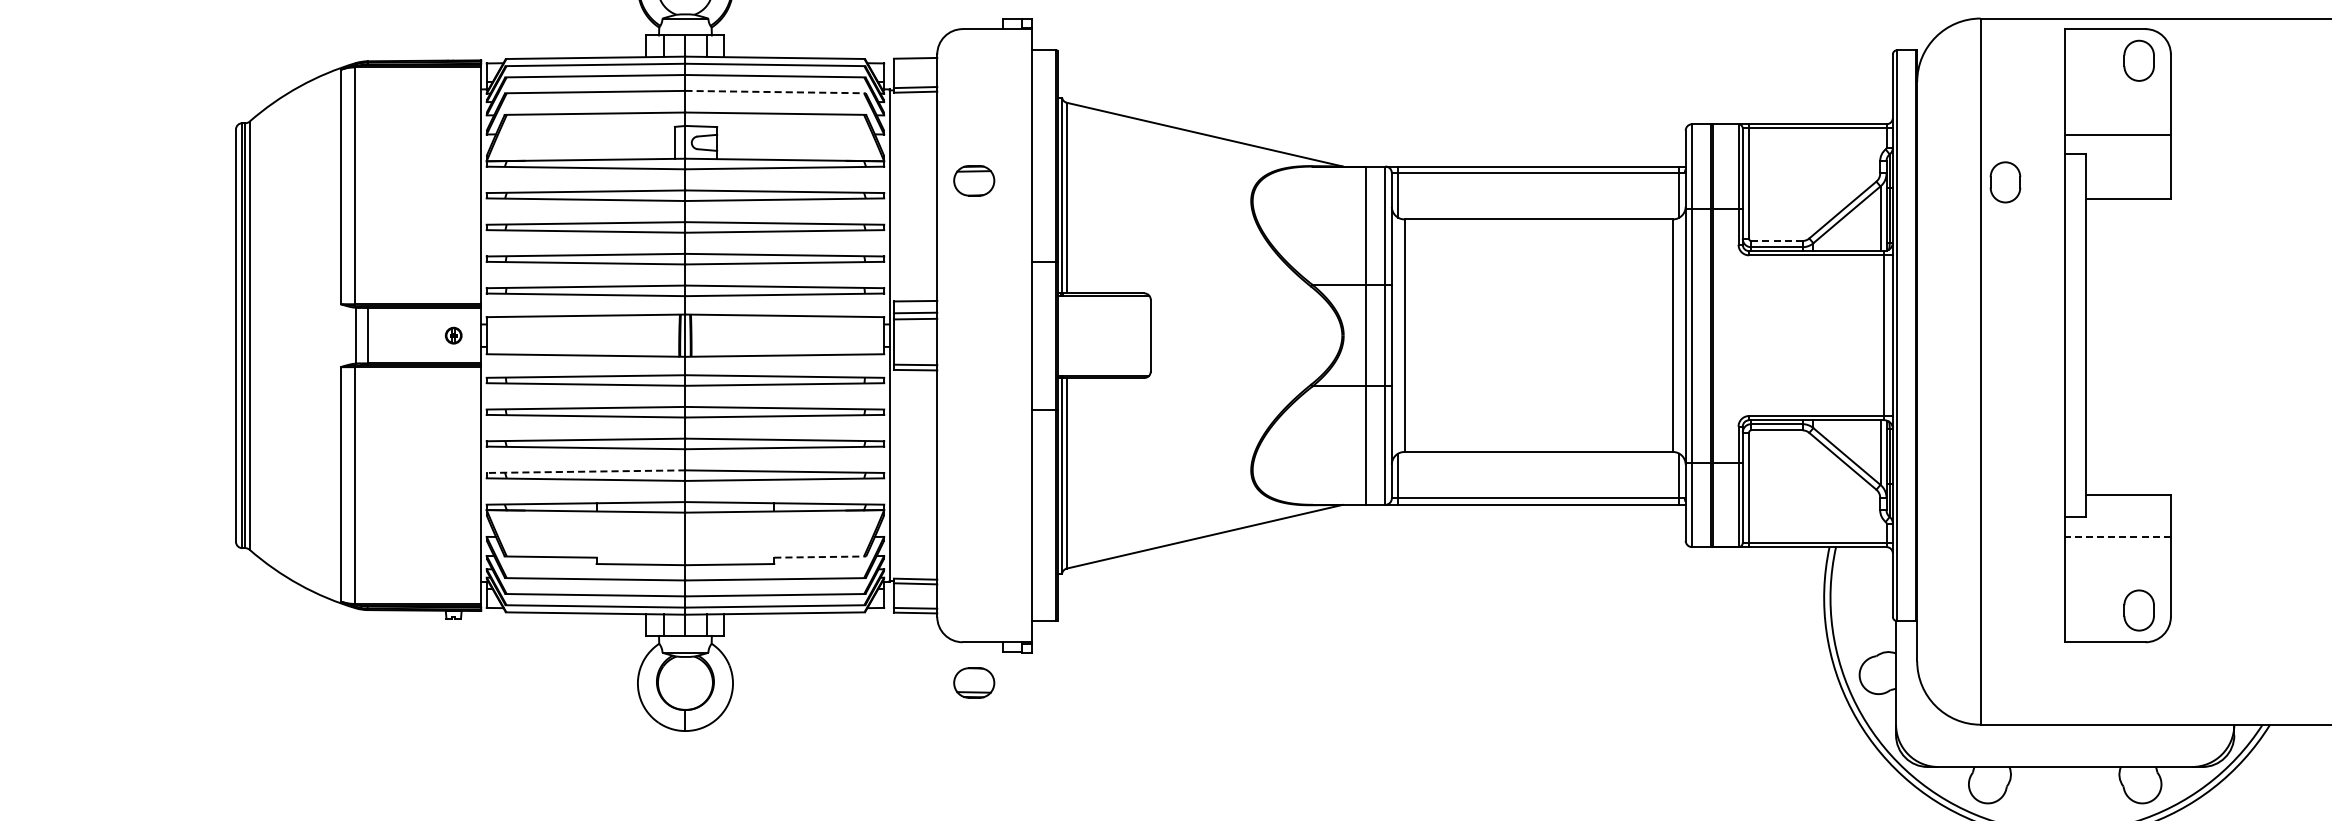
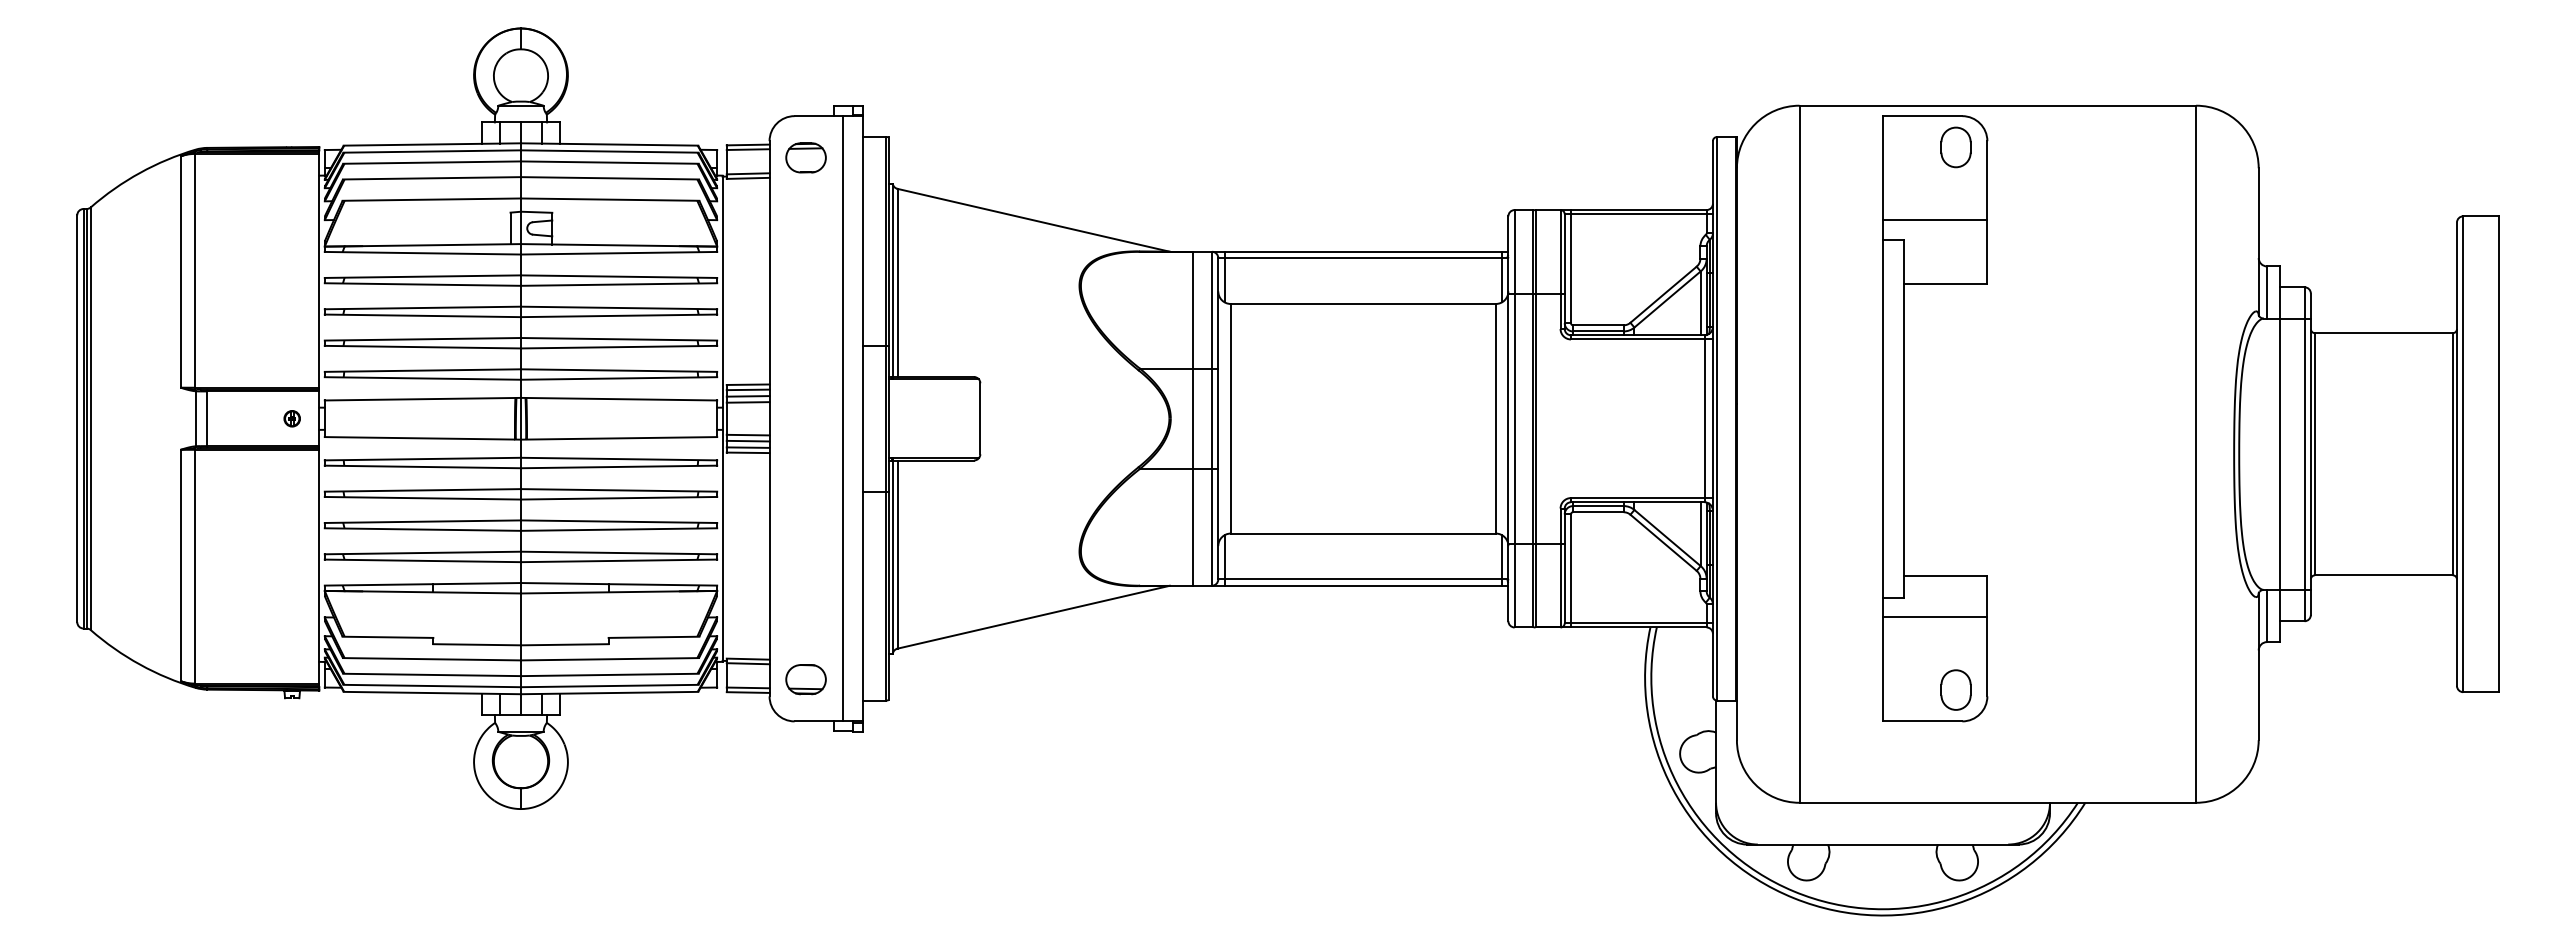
line: (914, 62) -> (747, 149), added
line: (776, 92) -> (610, 178), dashed -> solid
part: (973, 180) -> (805, 157), moved
part: (2004, 182) -> (1823, 267), removed
line: (1776, 241) -> (1598, 325), dashed -> solid
line: (914, 306) -> (747, 389), added
line: (1011, 335) -> (842, 418), added
line: (914, 351) -> (747, 434), added
line: (914, 357) -> (747, 440), added
line: (585, 472) -> (422, 553), dashed -> solid
line: (2117, 537) -> (1934, 617), dashed -> solid
line: (820, 557) -> (654, 637), dashed -> solid
part: (973, 682) -> (805, 679), moved

